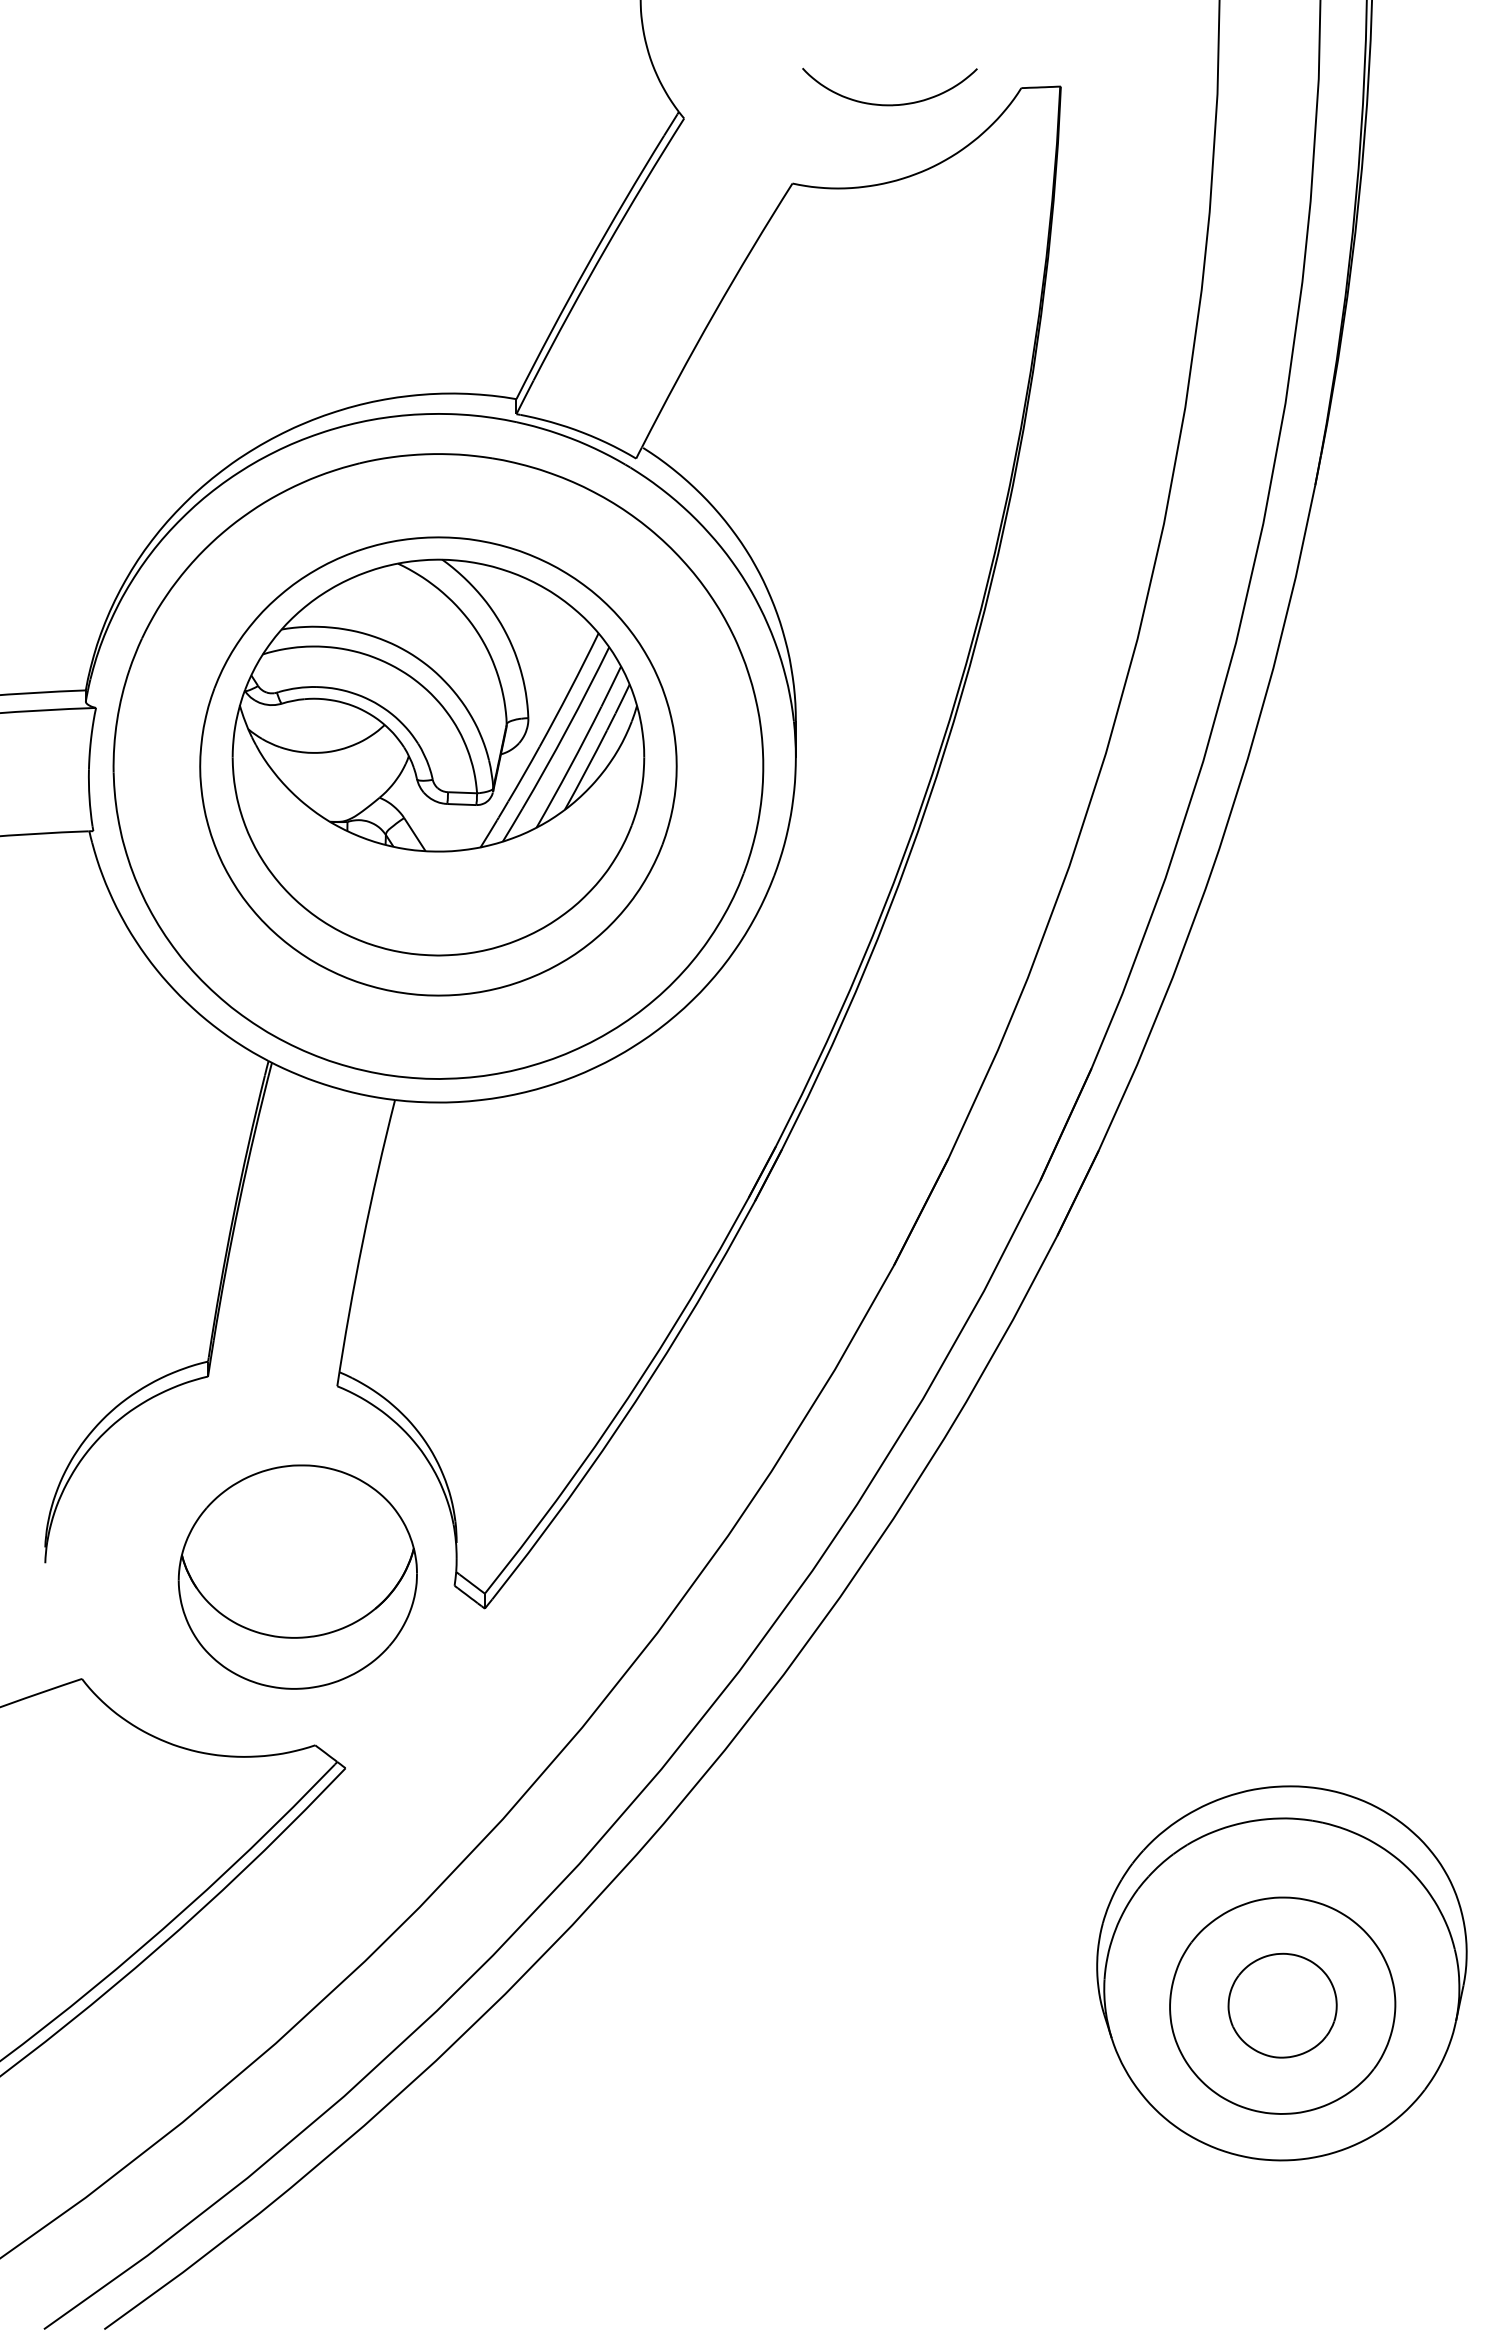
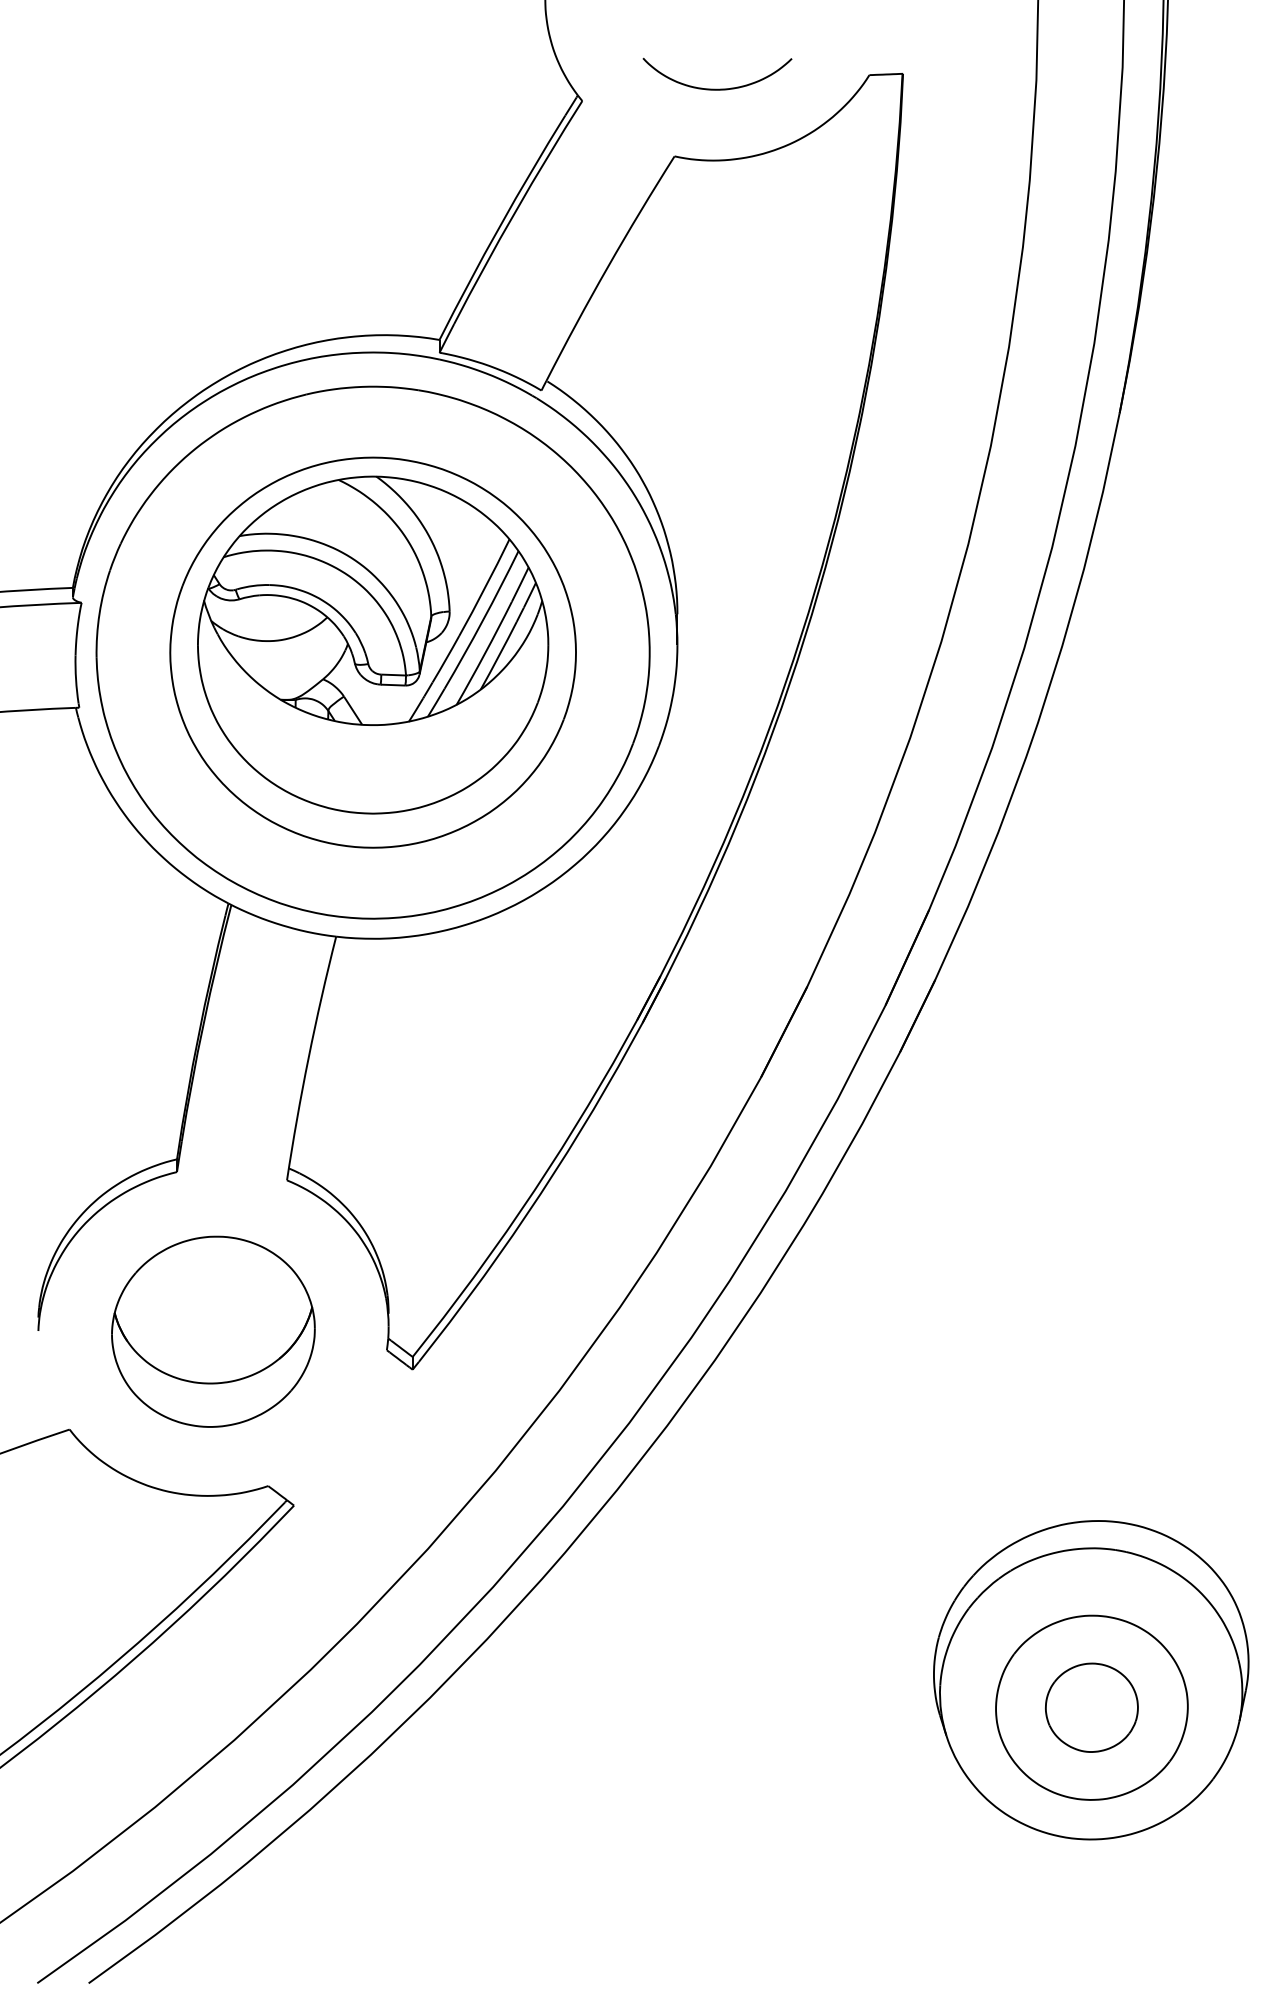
curve: (889, 104) -> (717, 89), moved
part: (297, 1576) -> (213, 1331), moved

